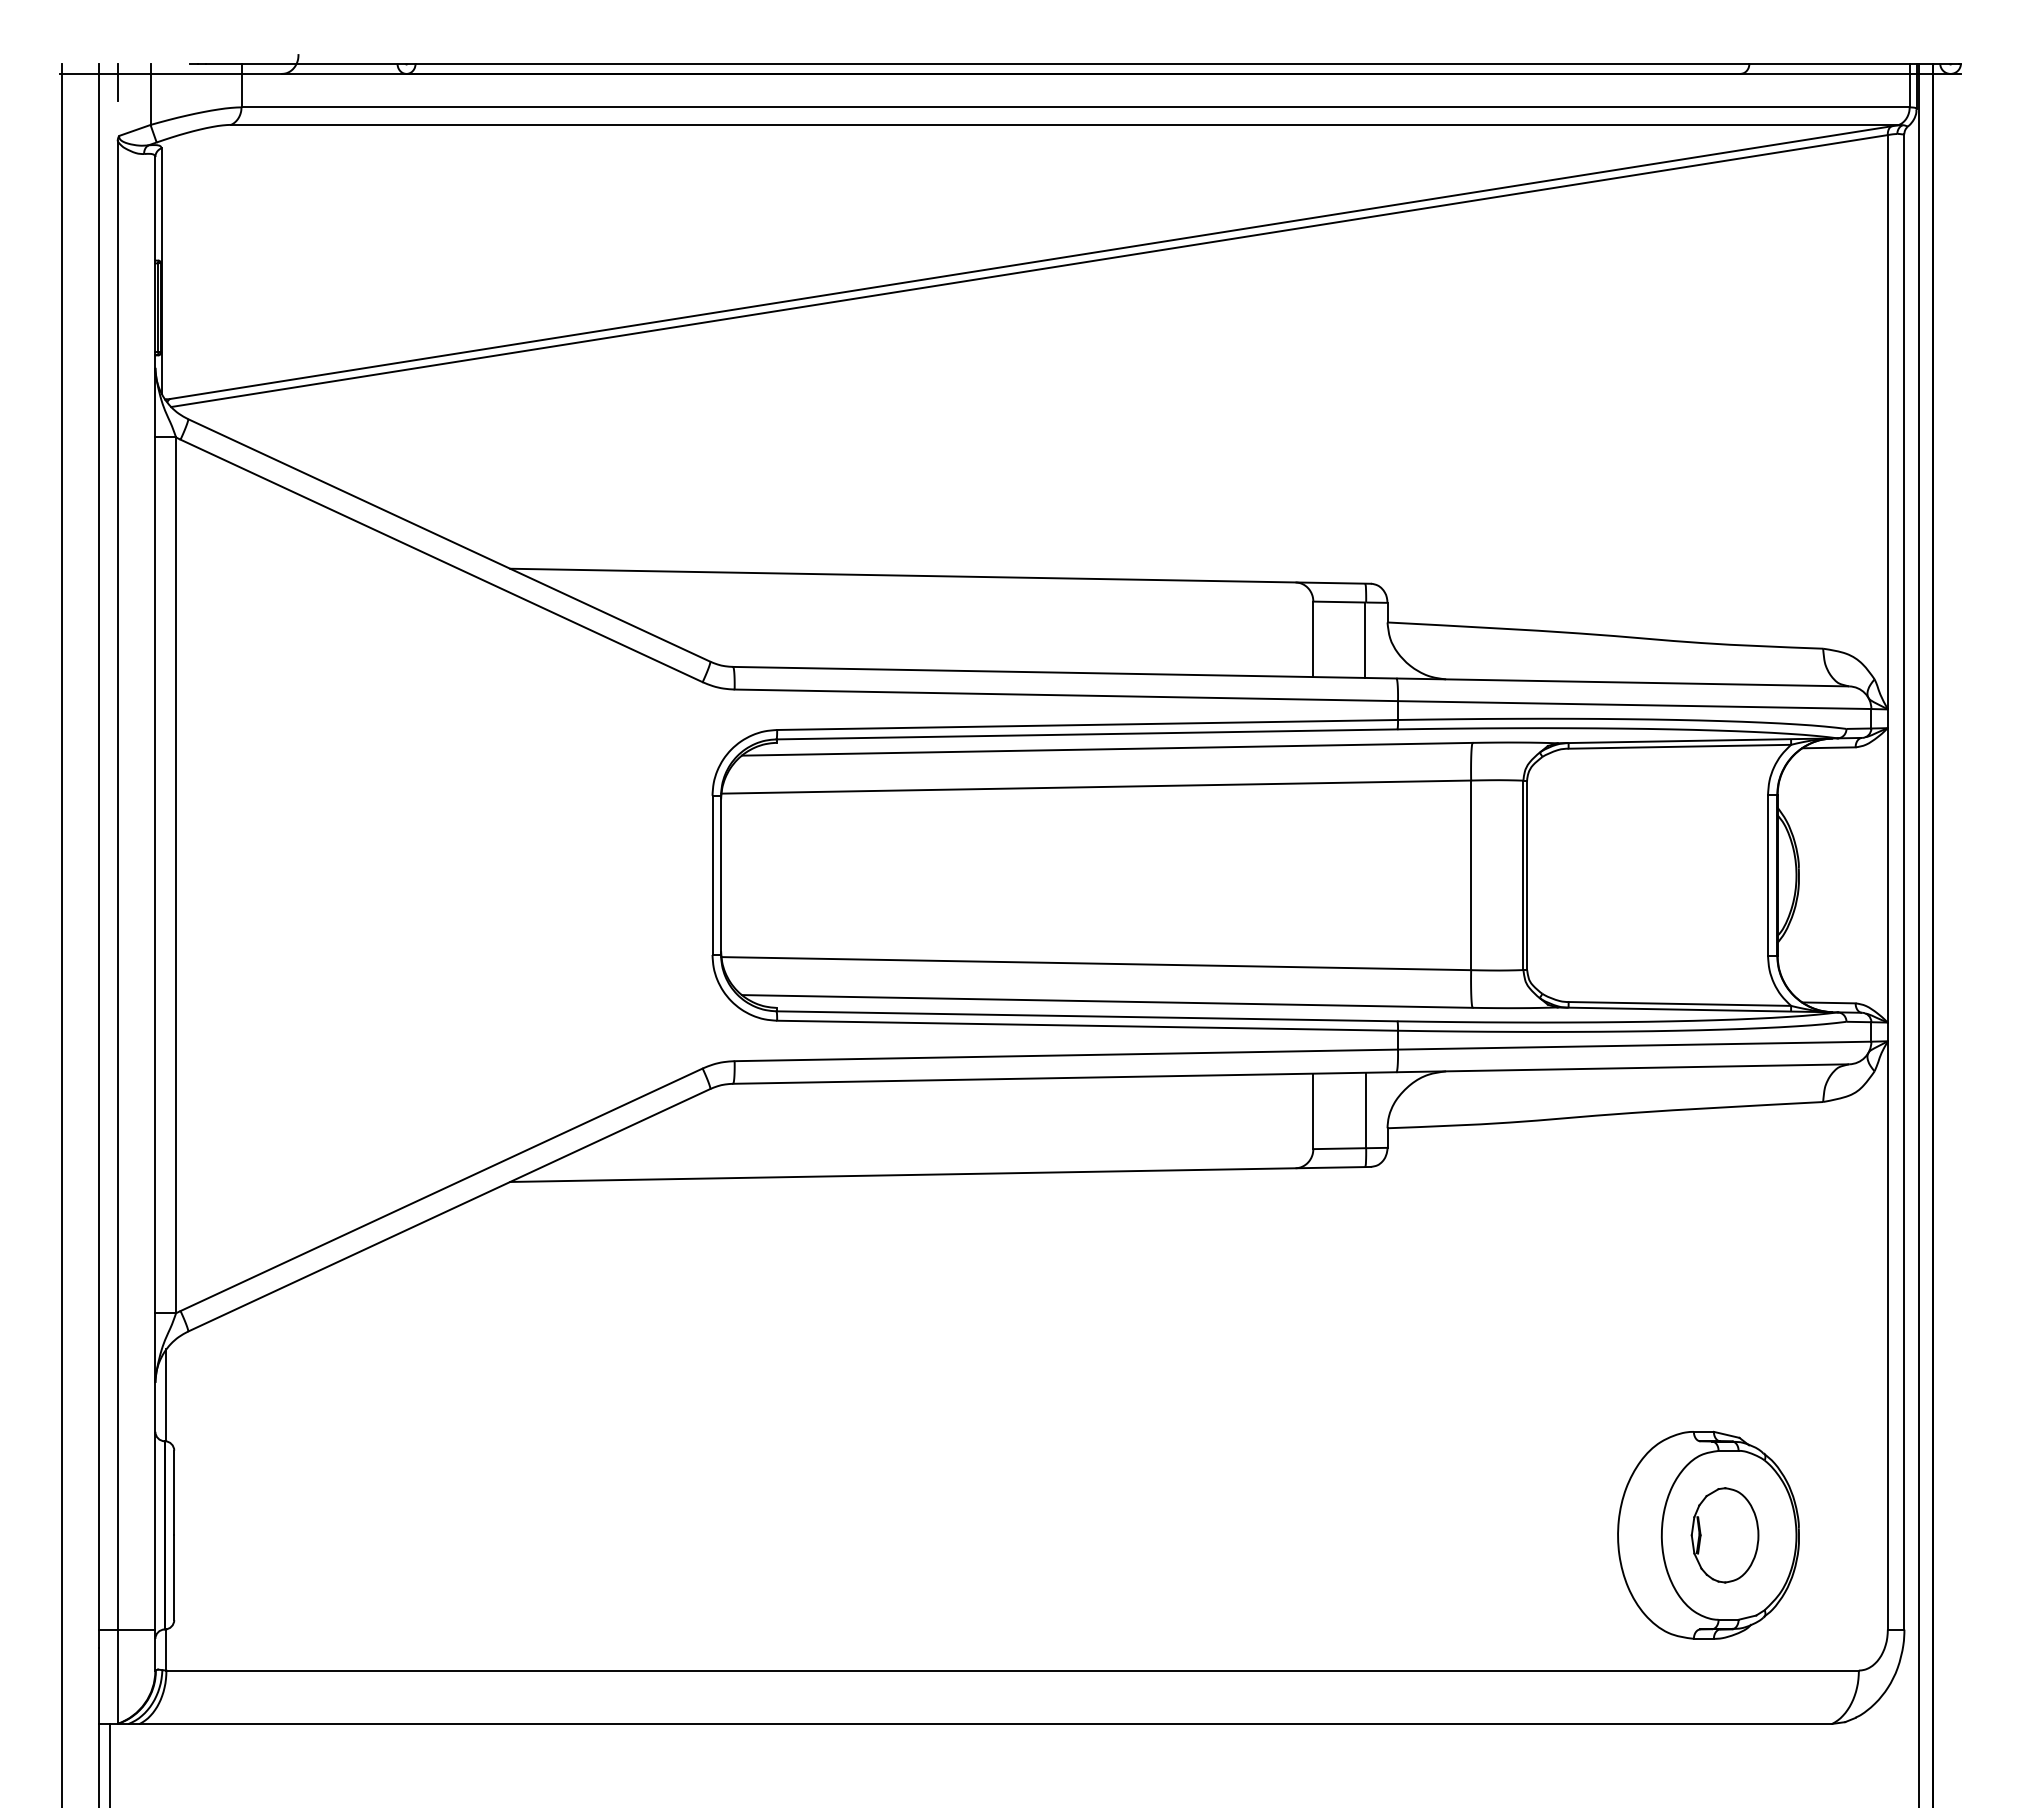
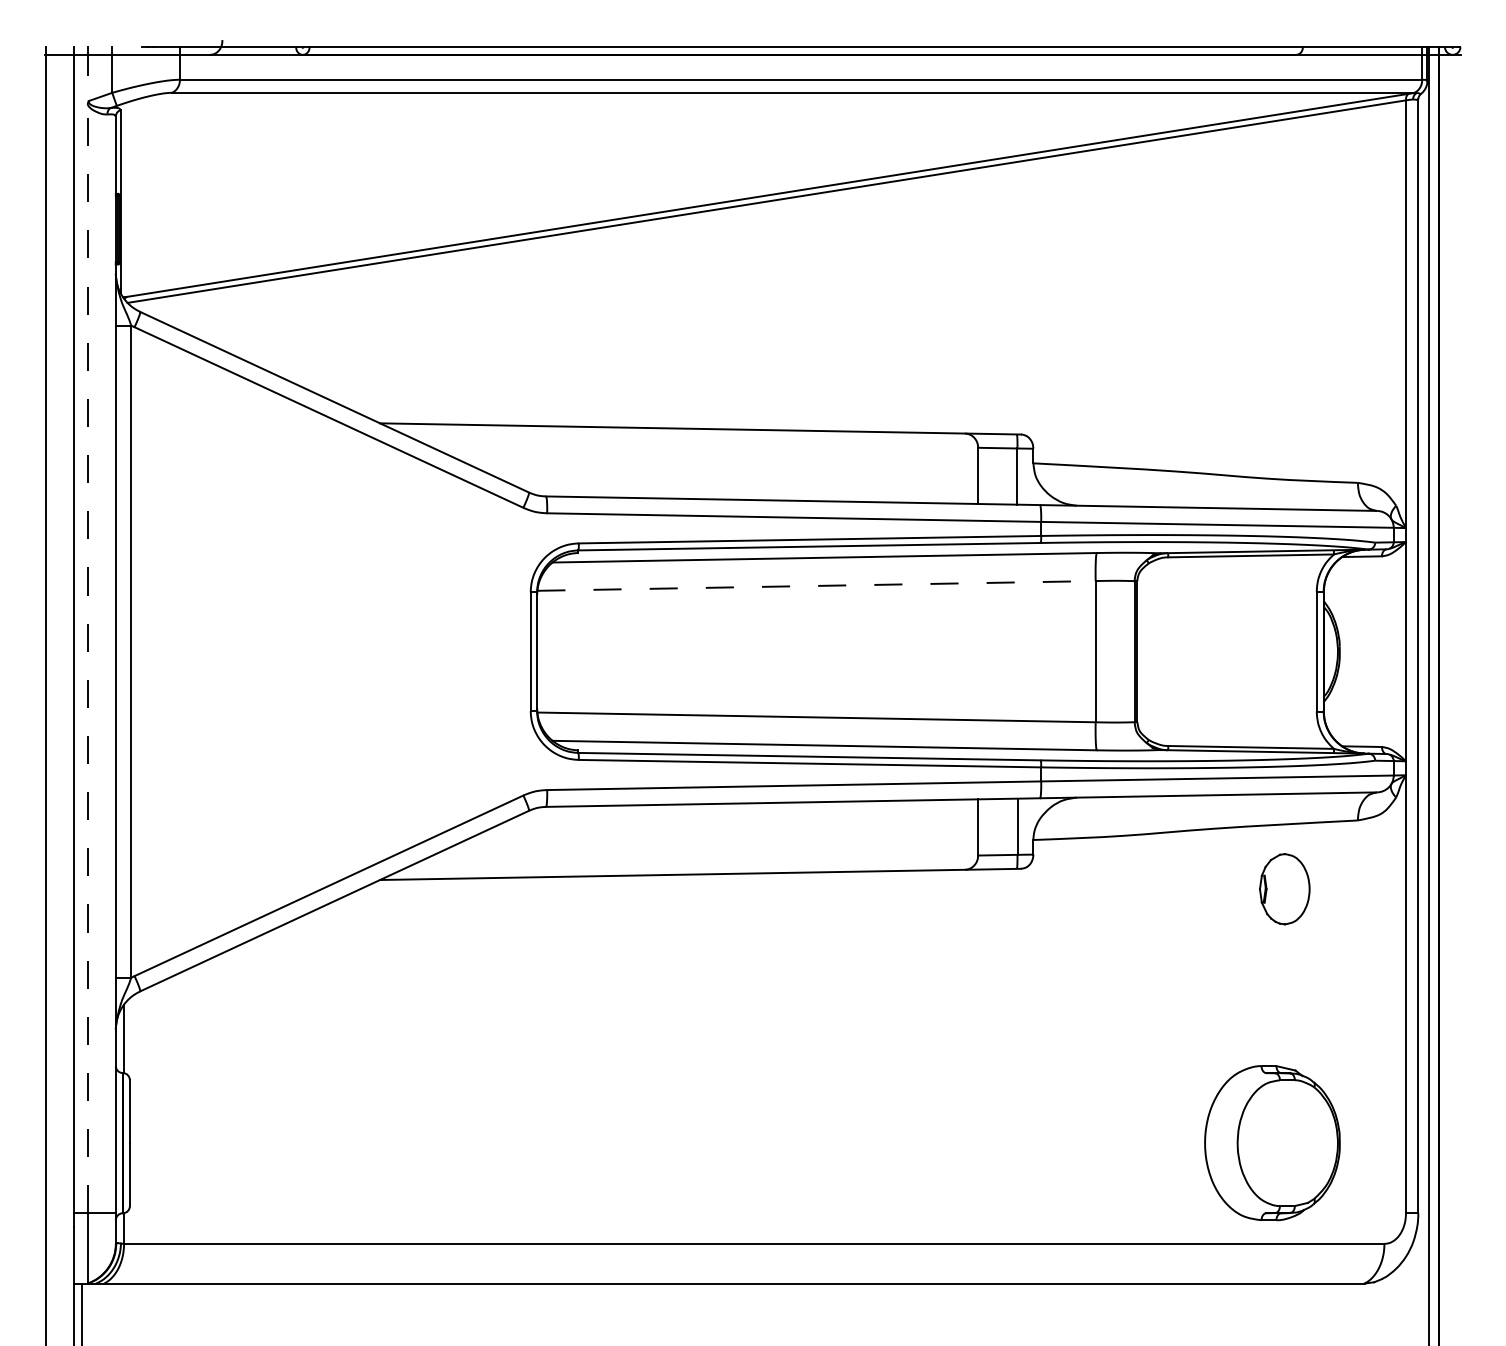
line: (1096, 787) -> (816, 586), solid -> dashed
line: (117, 884) -> (87, 658), solid -> dashed
part: (1724, 1535) -> (1284, 889), moved

